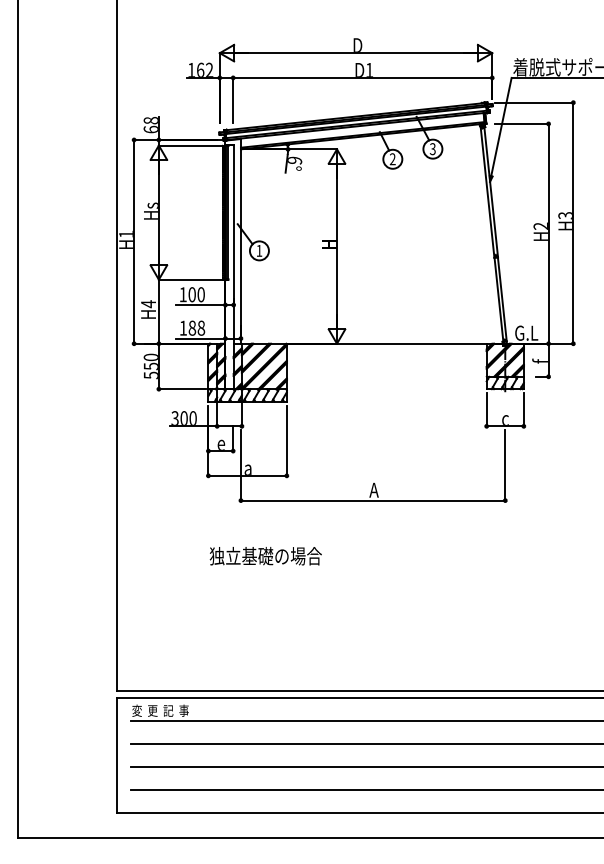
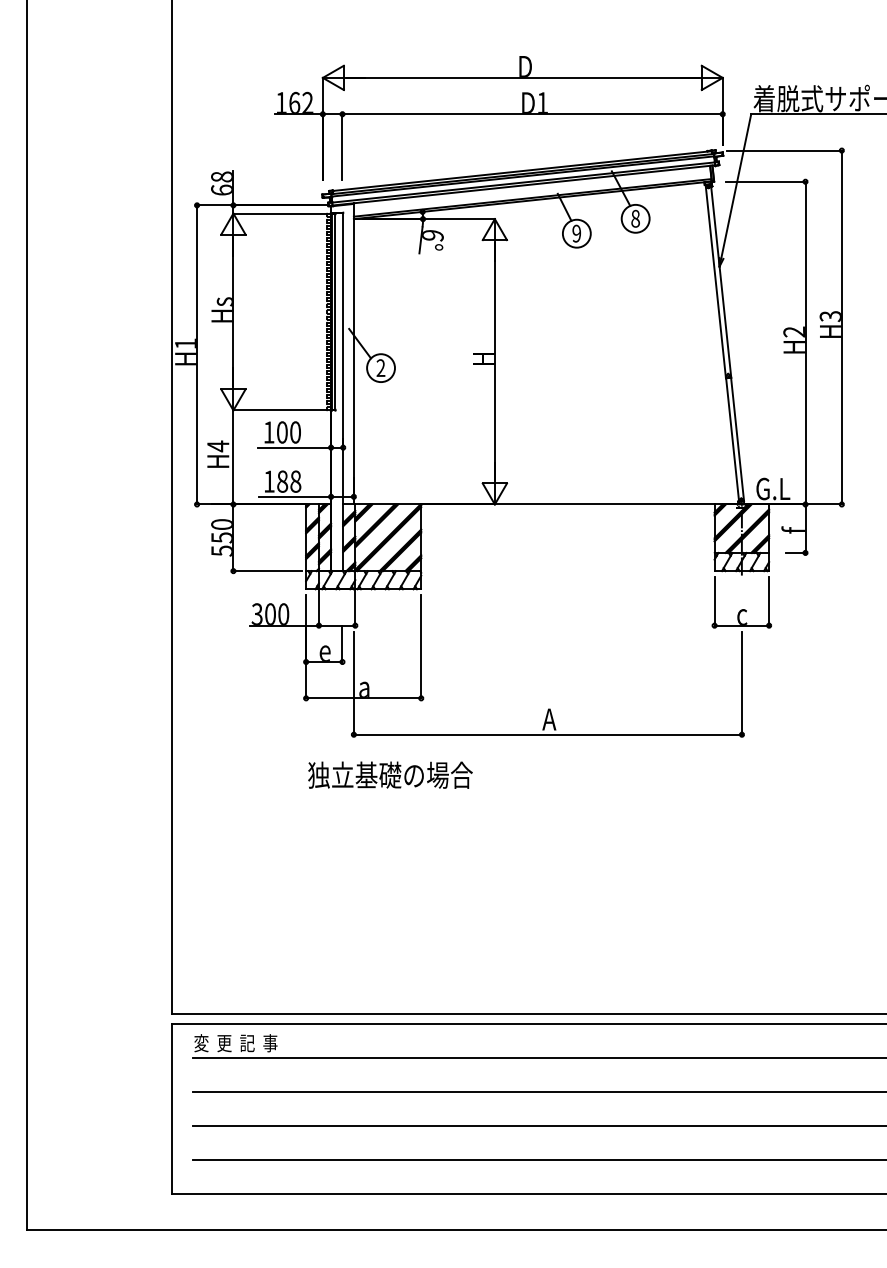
text: (432, 148) -> (635, 217), 3 -> 8
text: (392, 159) -> (576, 233), 2 -> 9
text: (259, 250) -> (381, 367), 1 -> 2
text: (265, 556) -> (389, 775), moved

